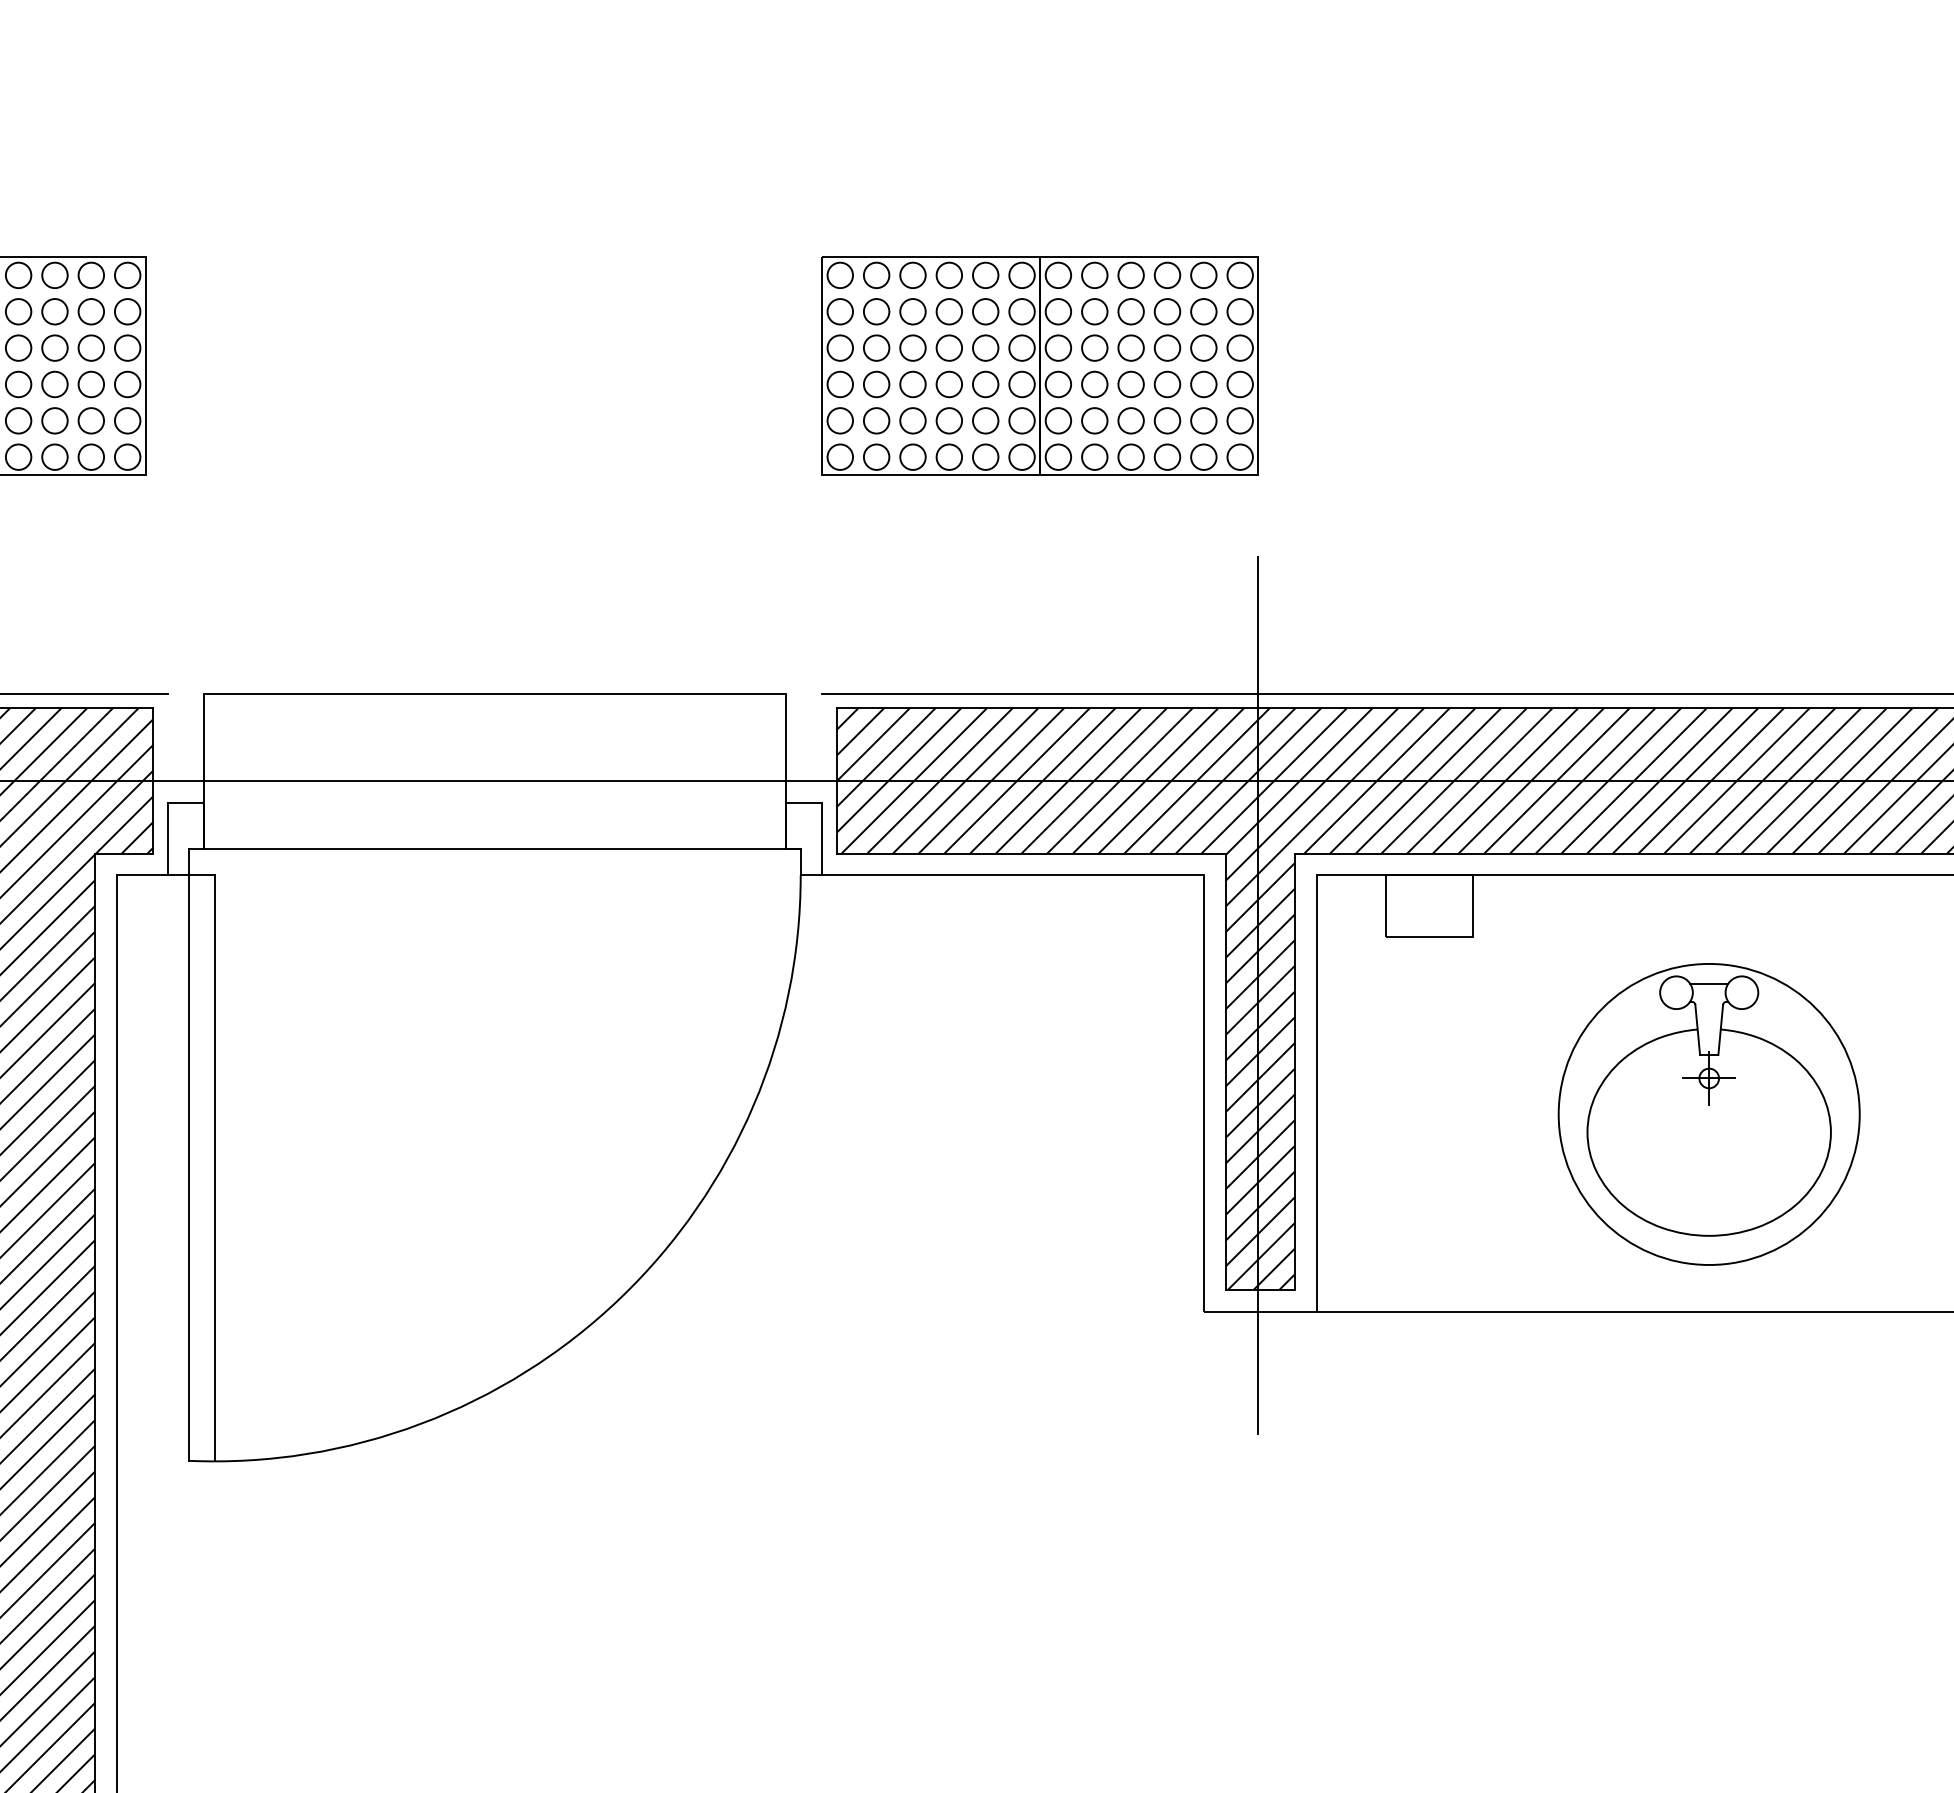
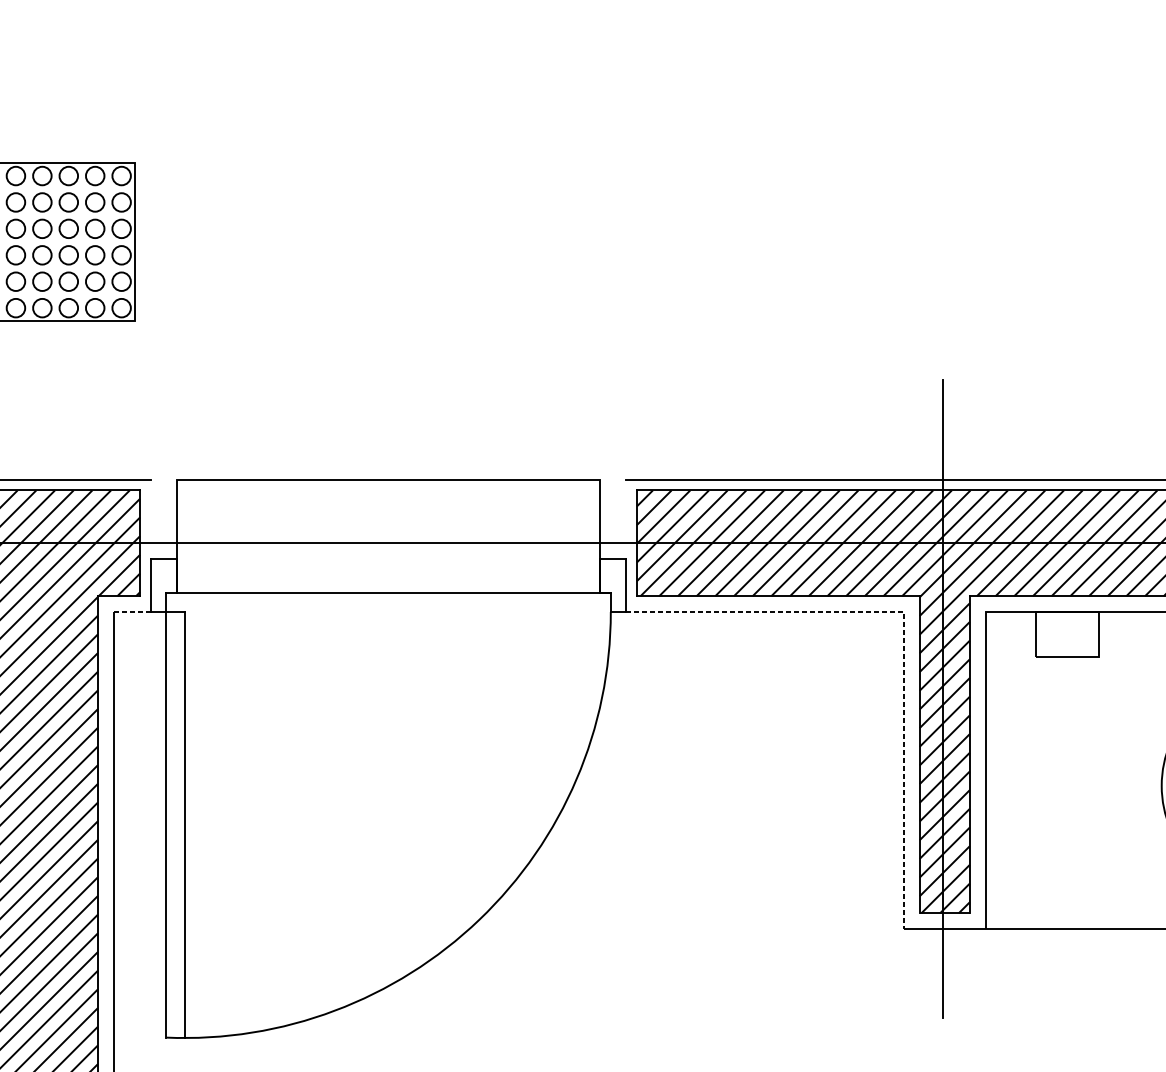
part: (1039, 365) -> (784, 241), removed
line: (142, 875) -> (132, 612), solid -> dashed
line: (1203, 902) -> (903, 631), solid -> dashed

